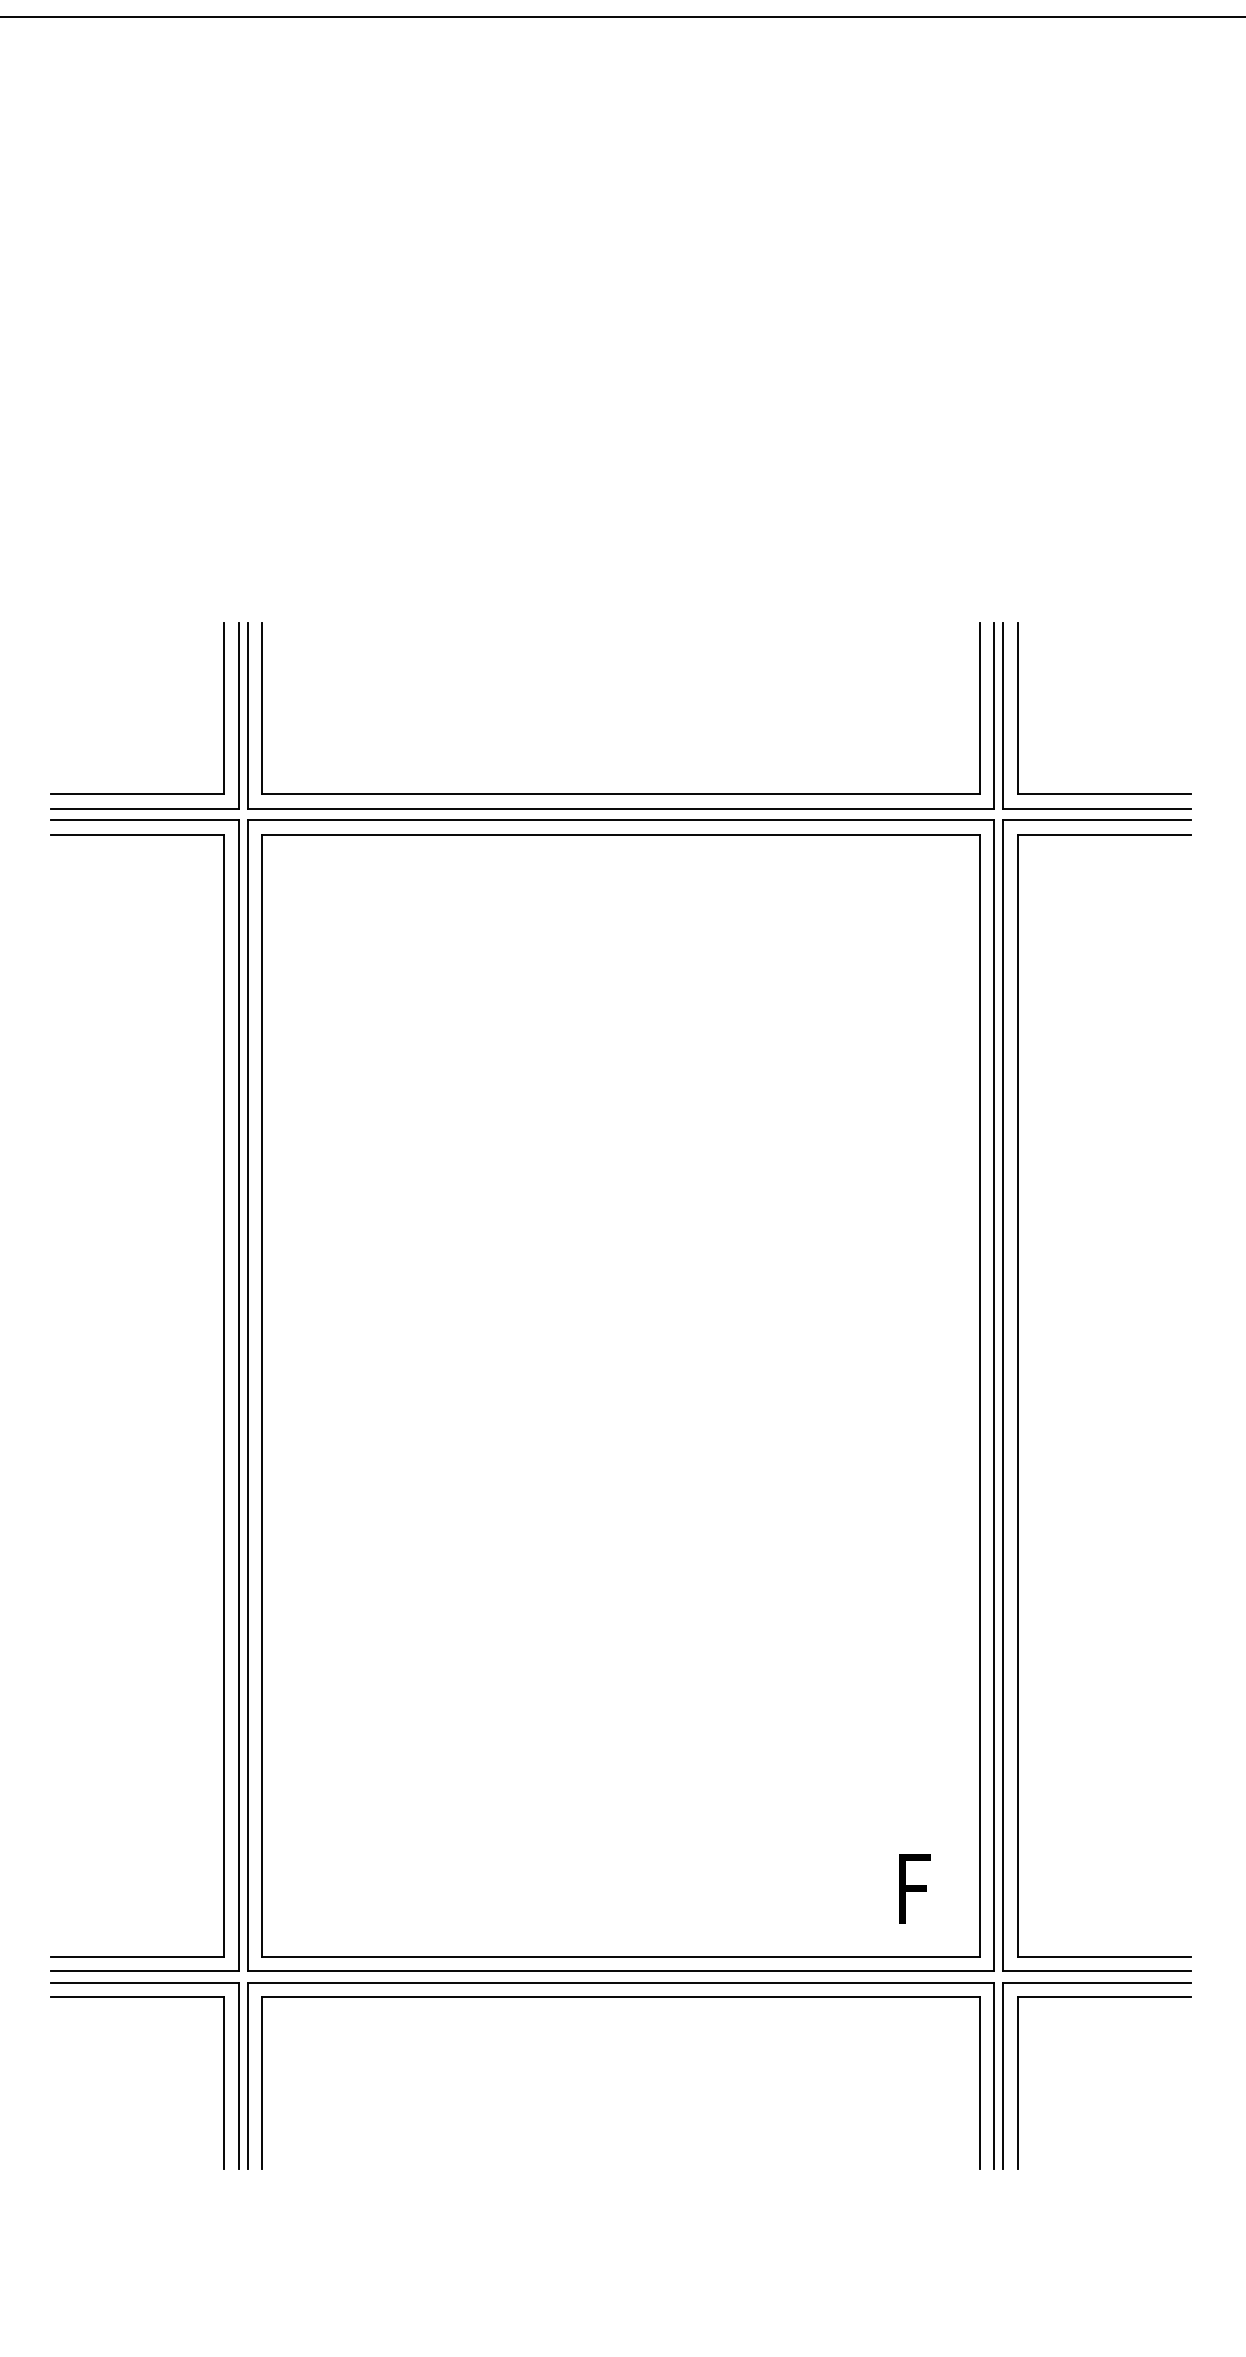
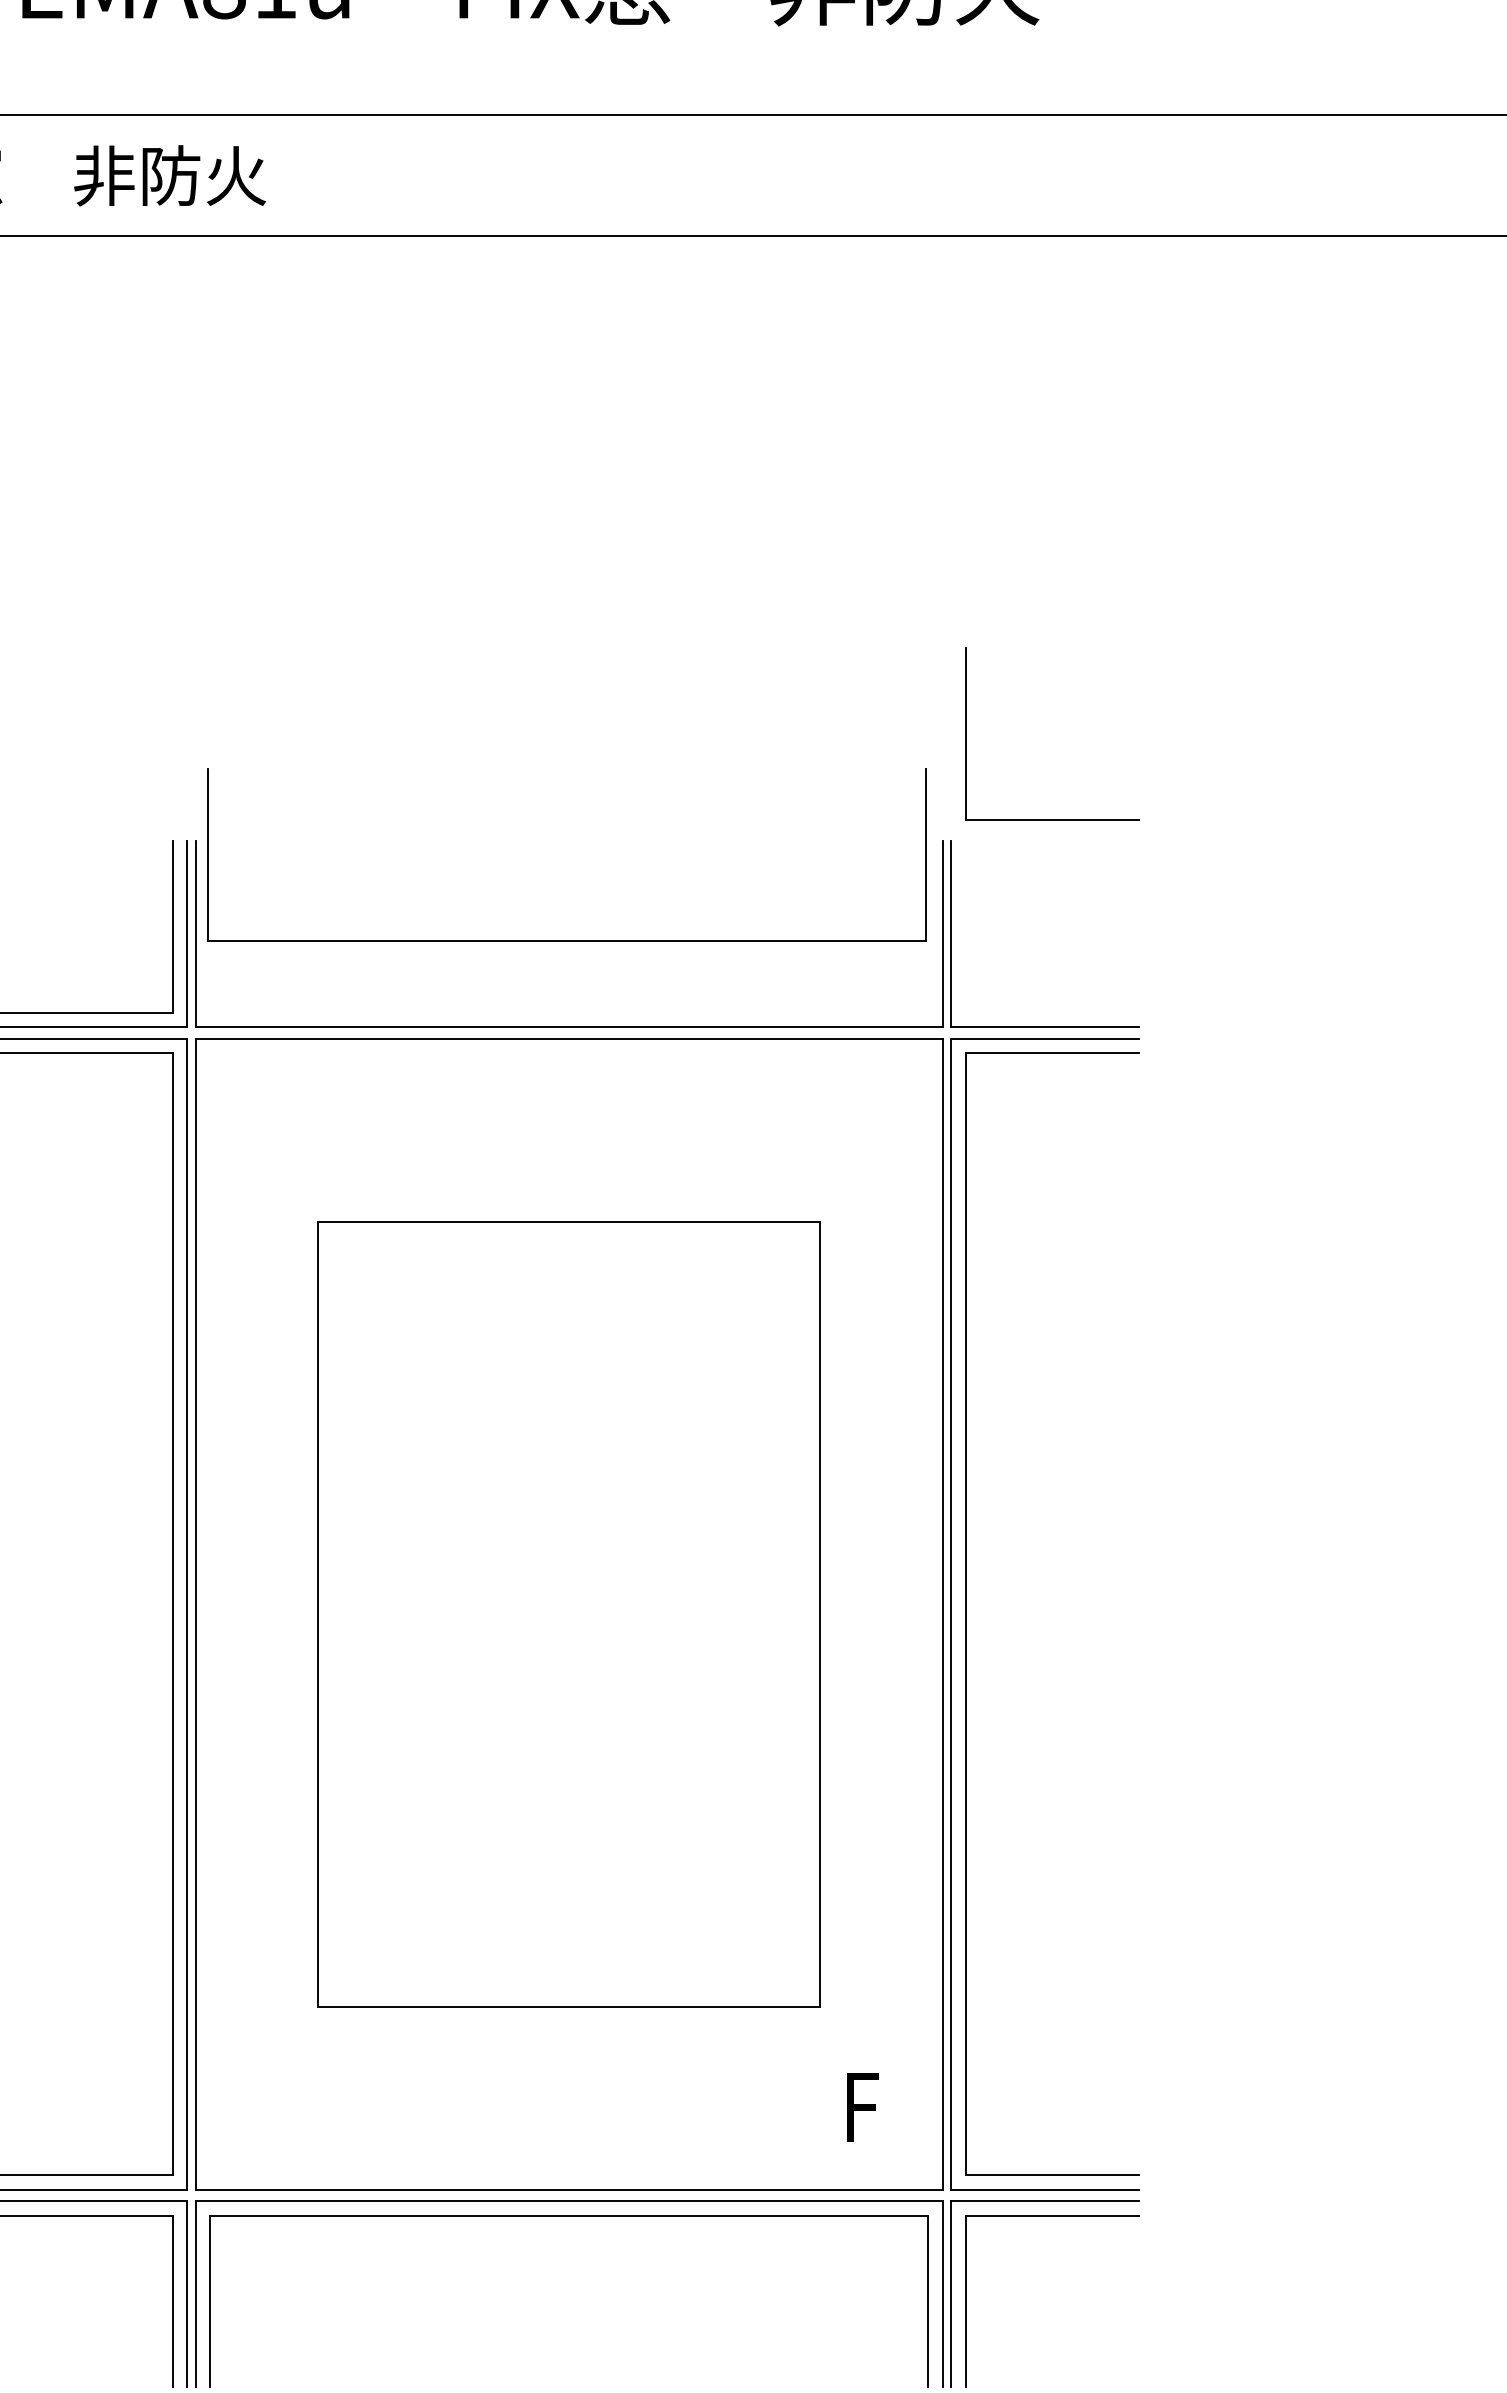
part: (1018, 707) -> (966, 733), moved
part: (620, 793) -> (566, 940), moved
part: (620, 1394) -> (568, 1613), size x0.7

